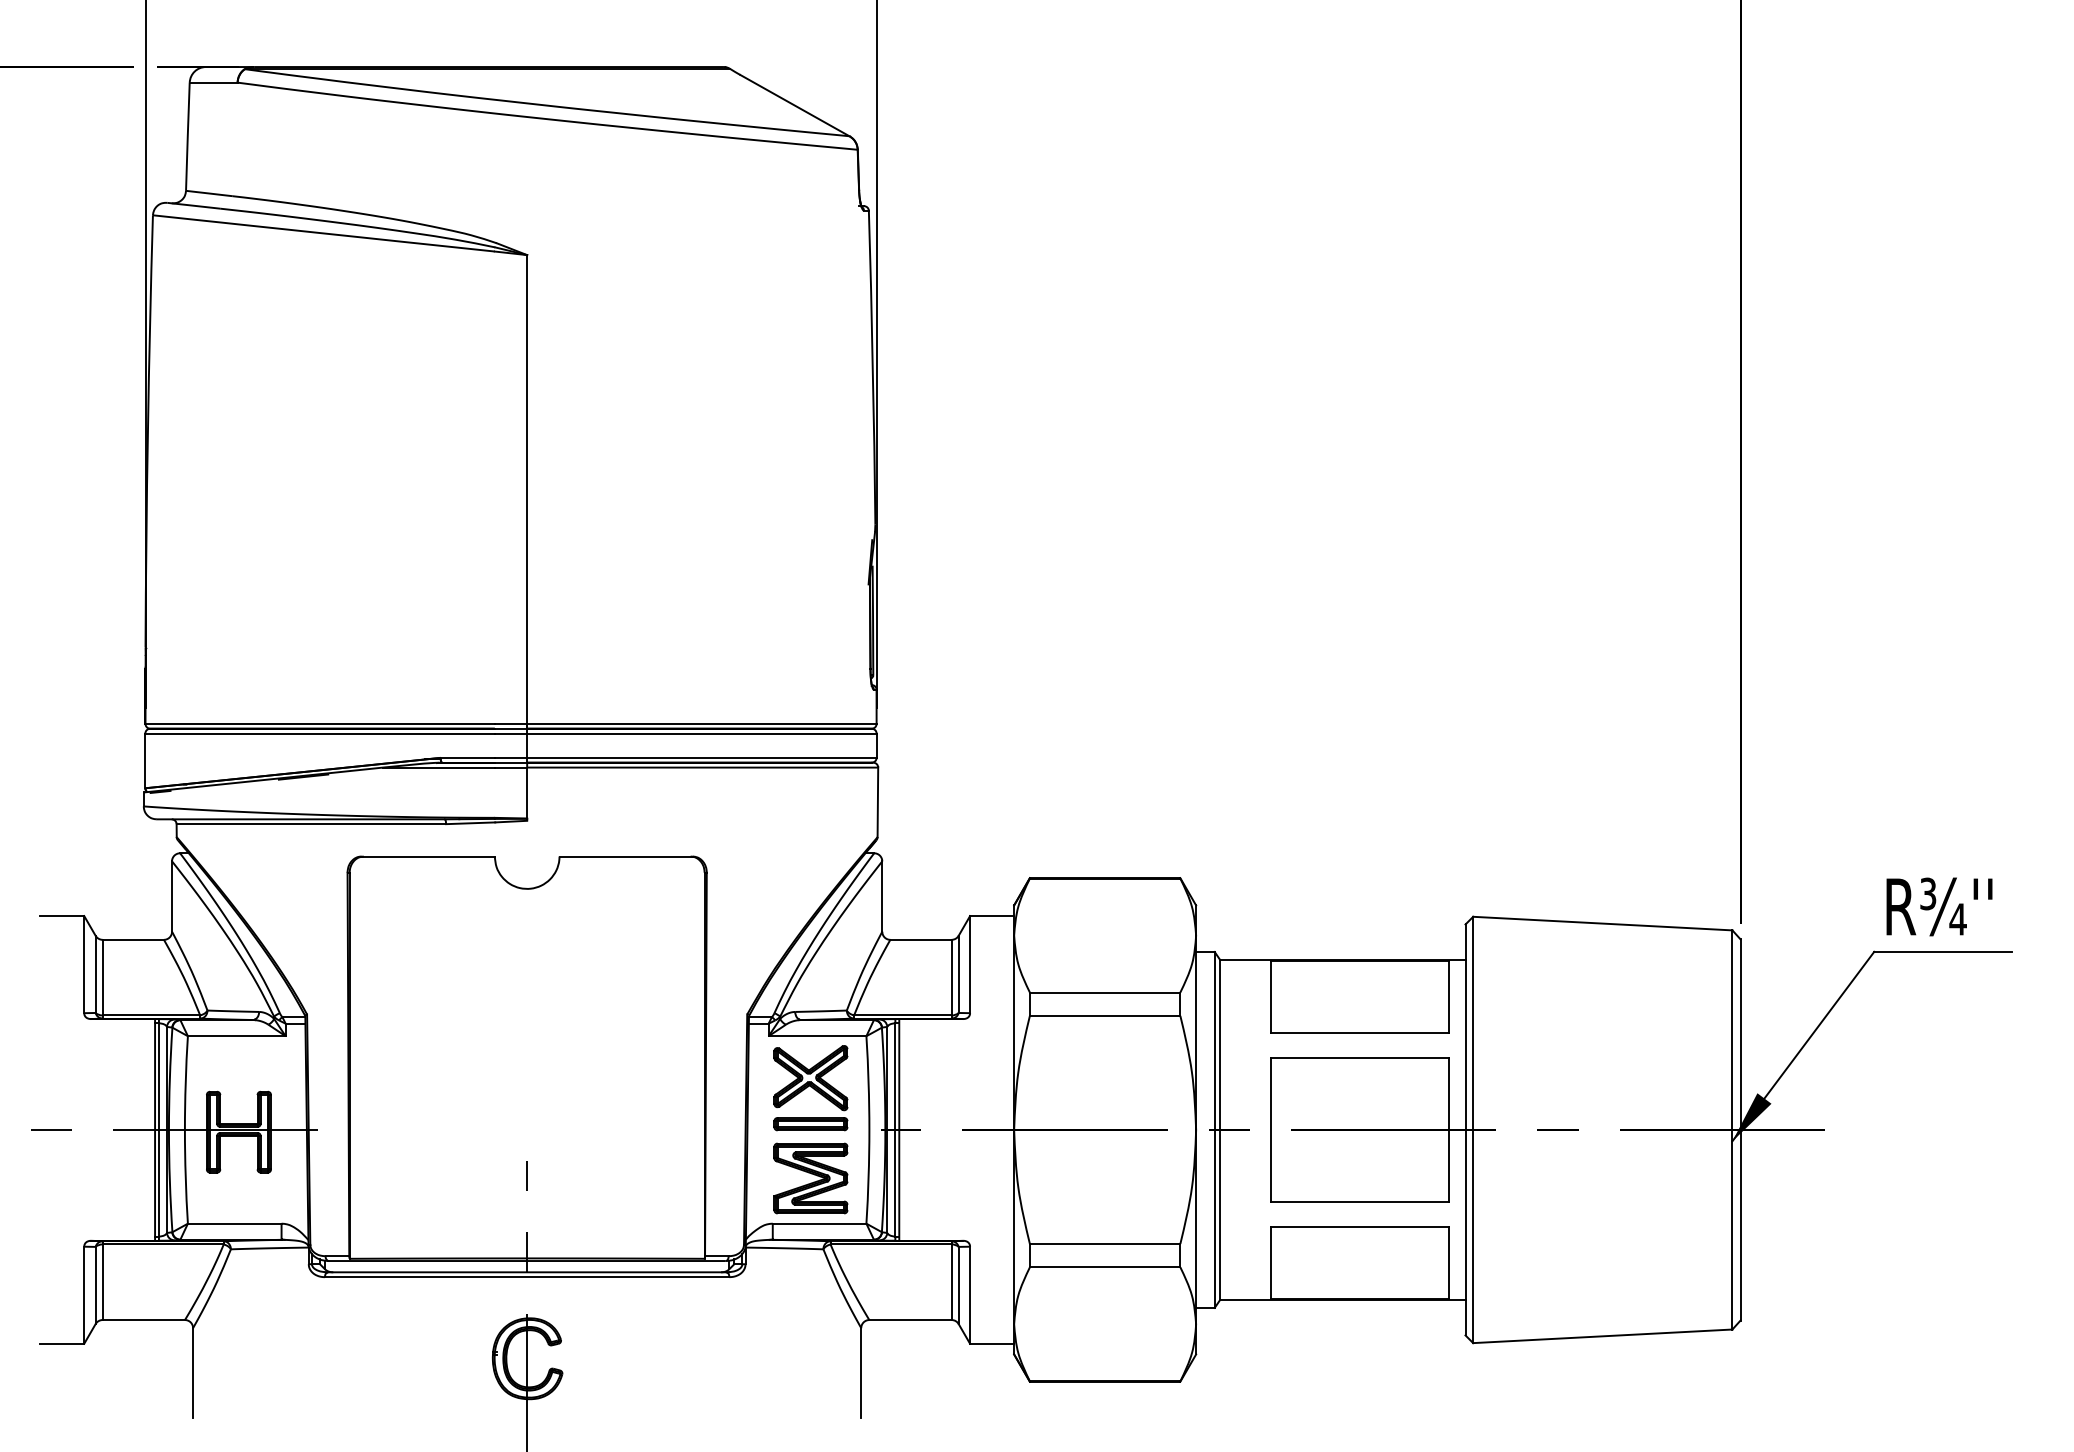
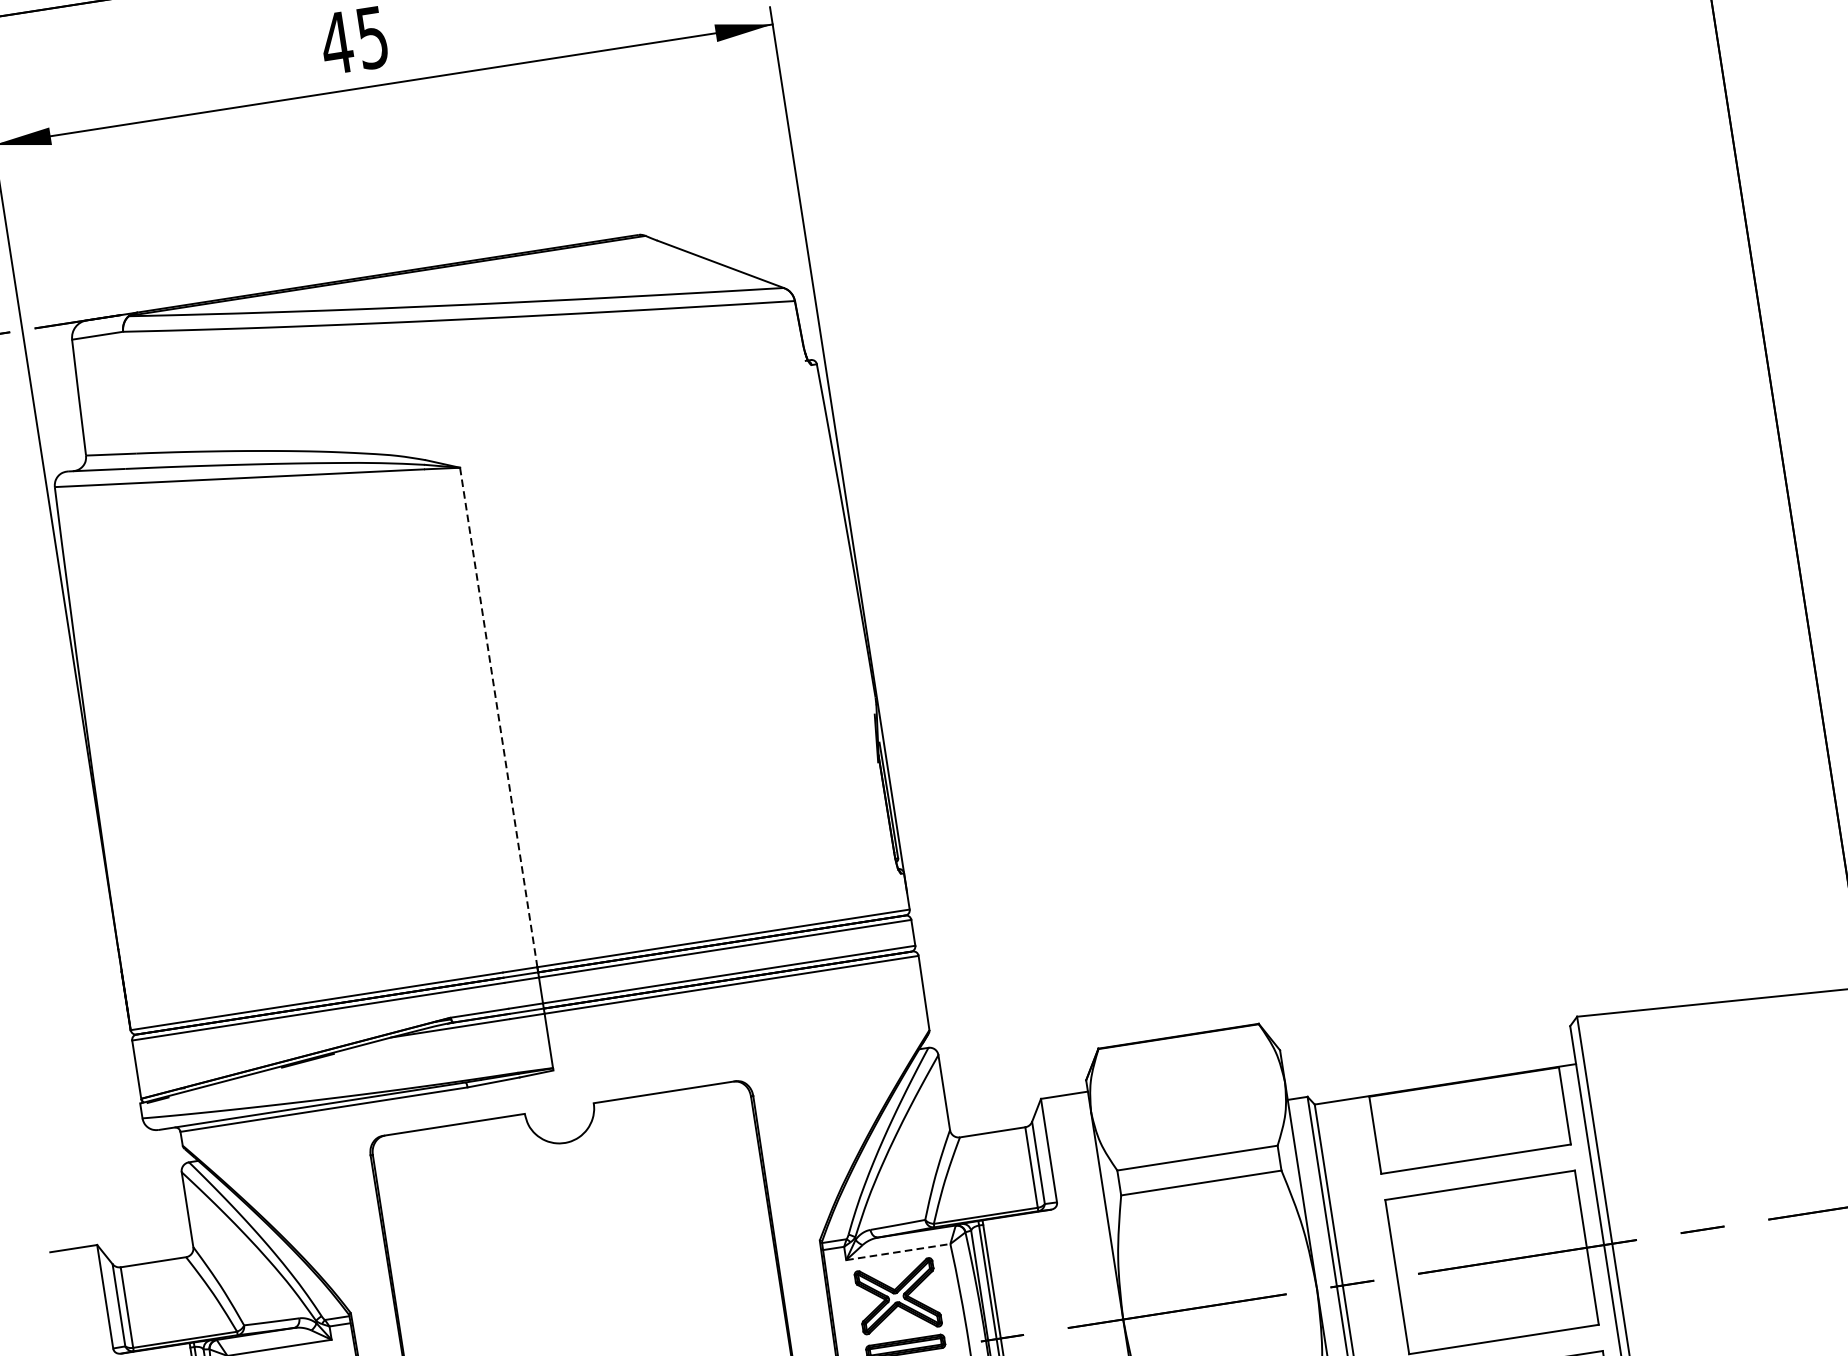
line: (527, 489) -> (499, 717), solid -> dashed
line: (817, 1036) -> (898, 1252), solid -> dashed

